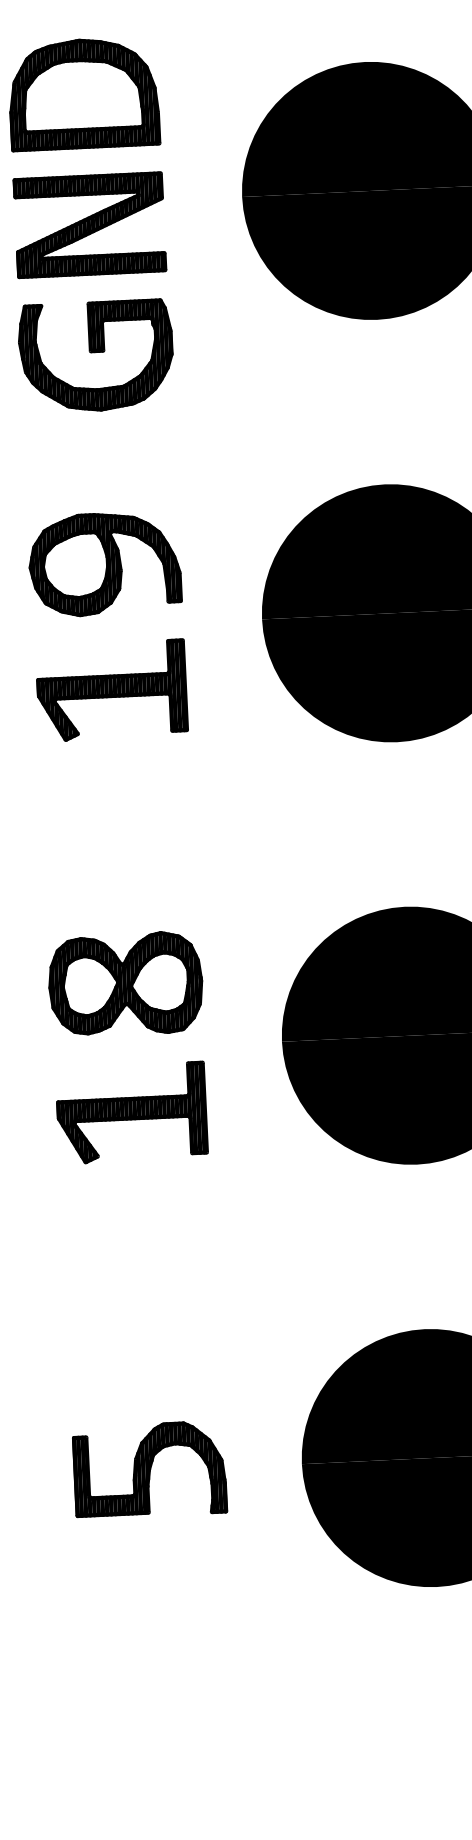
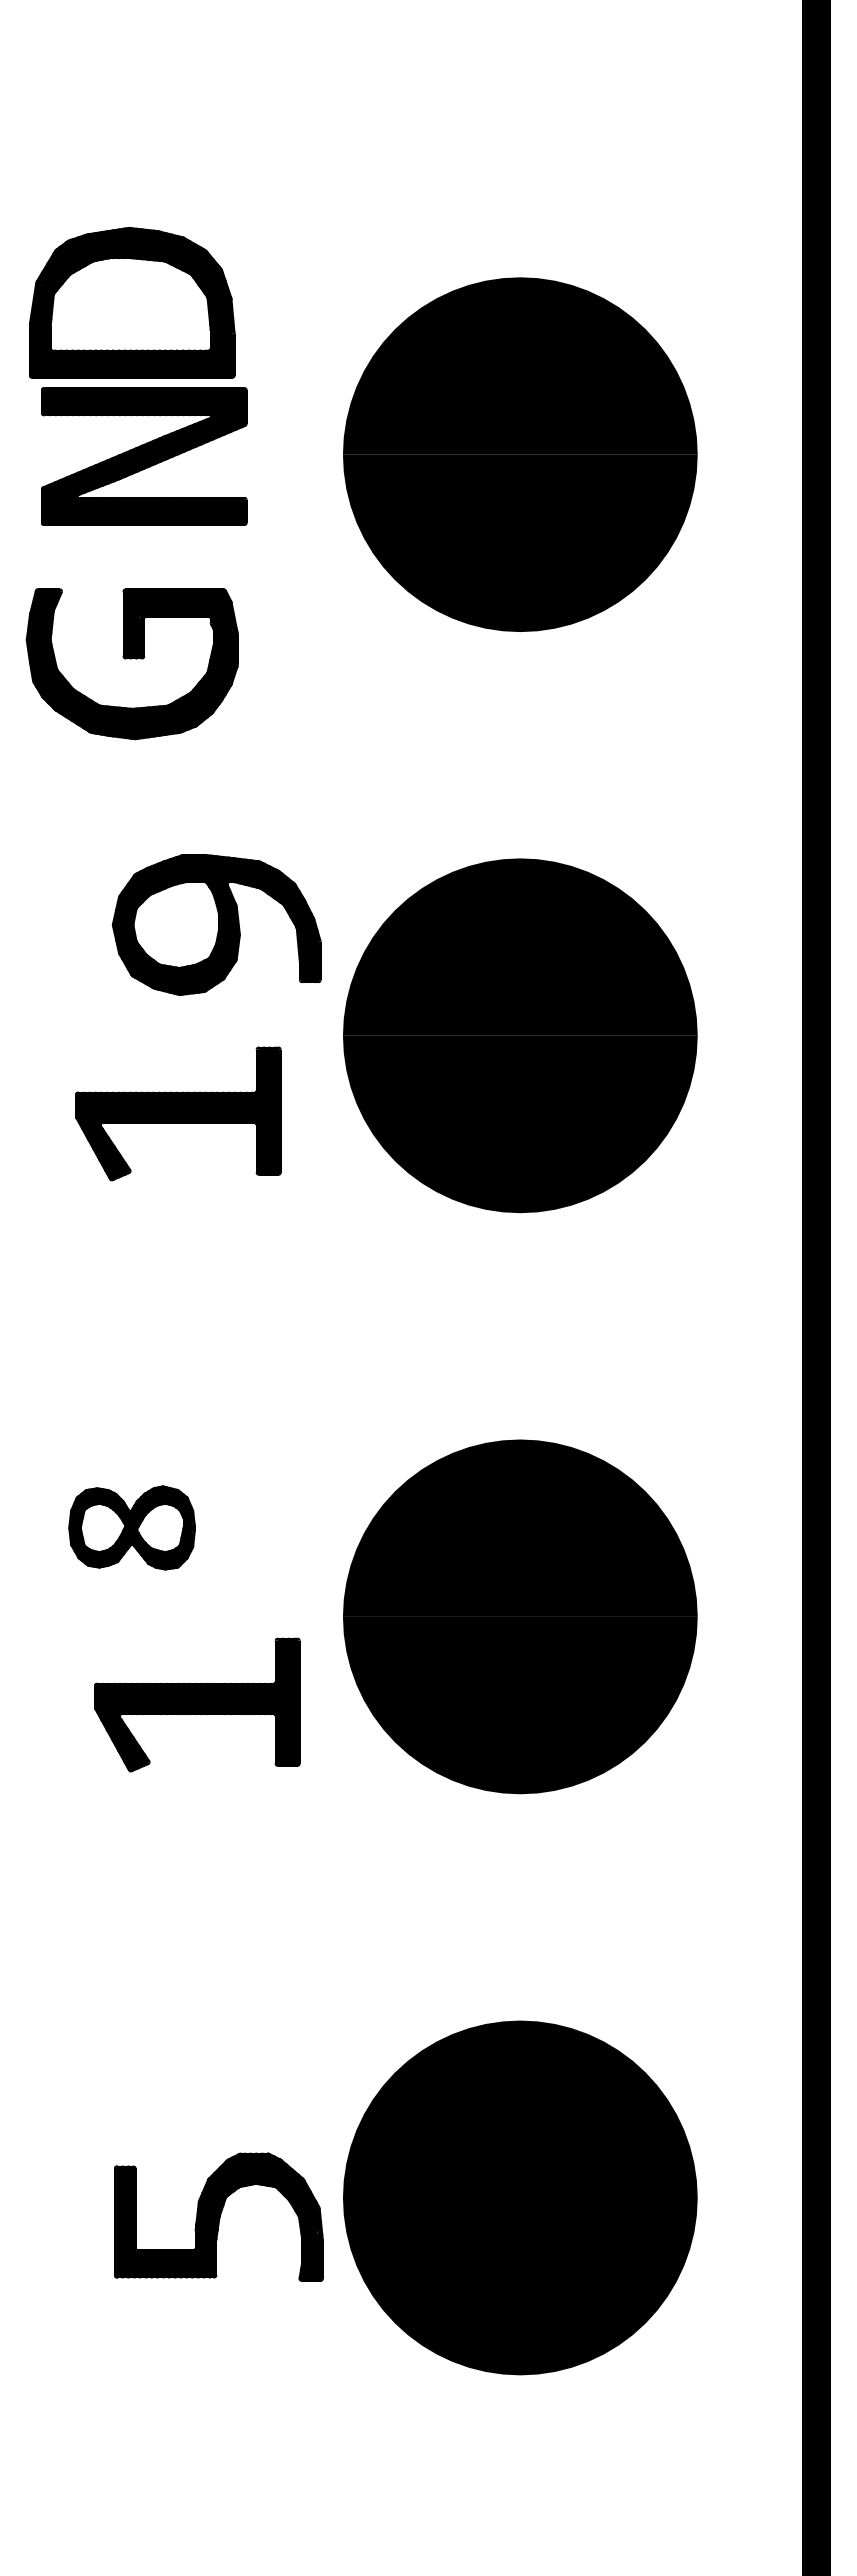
part: (90, 225) -> (144, 456), moved
part: (104, 563) -> (216, 924), moved
part: (112, 690) -> (178, 1113), moved
part: (125, 984) -> (131, 1527), size x0.6
part: (131, 1112) -> (197, 1704), moved
part: (149, 1469) -> (218, 2216), moved

